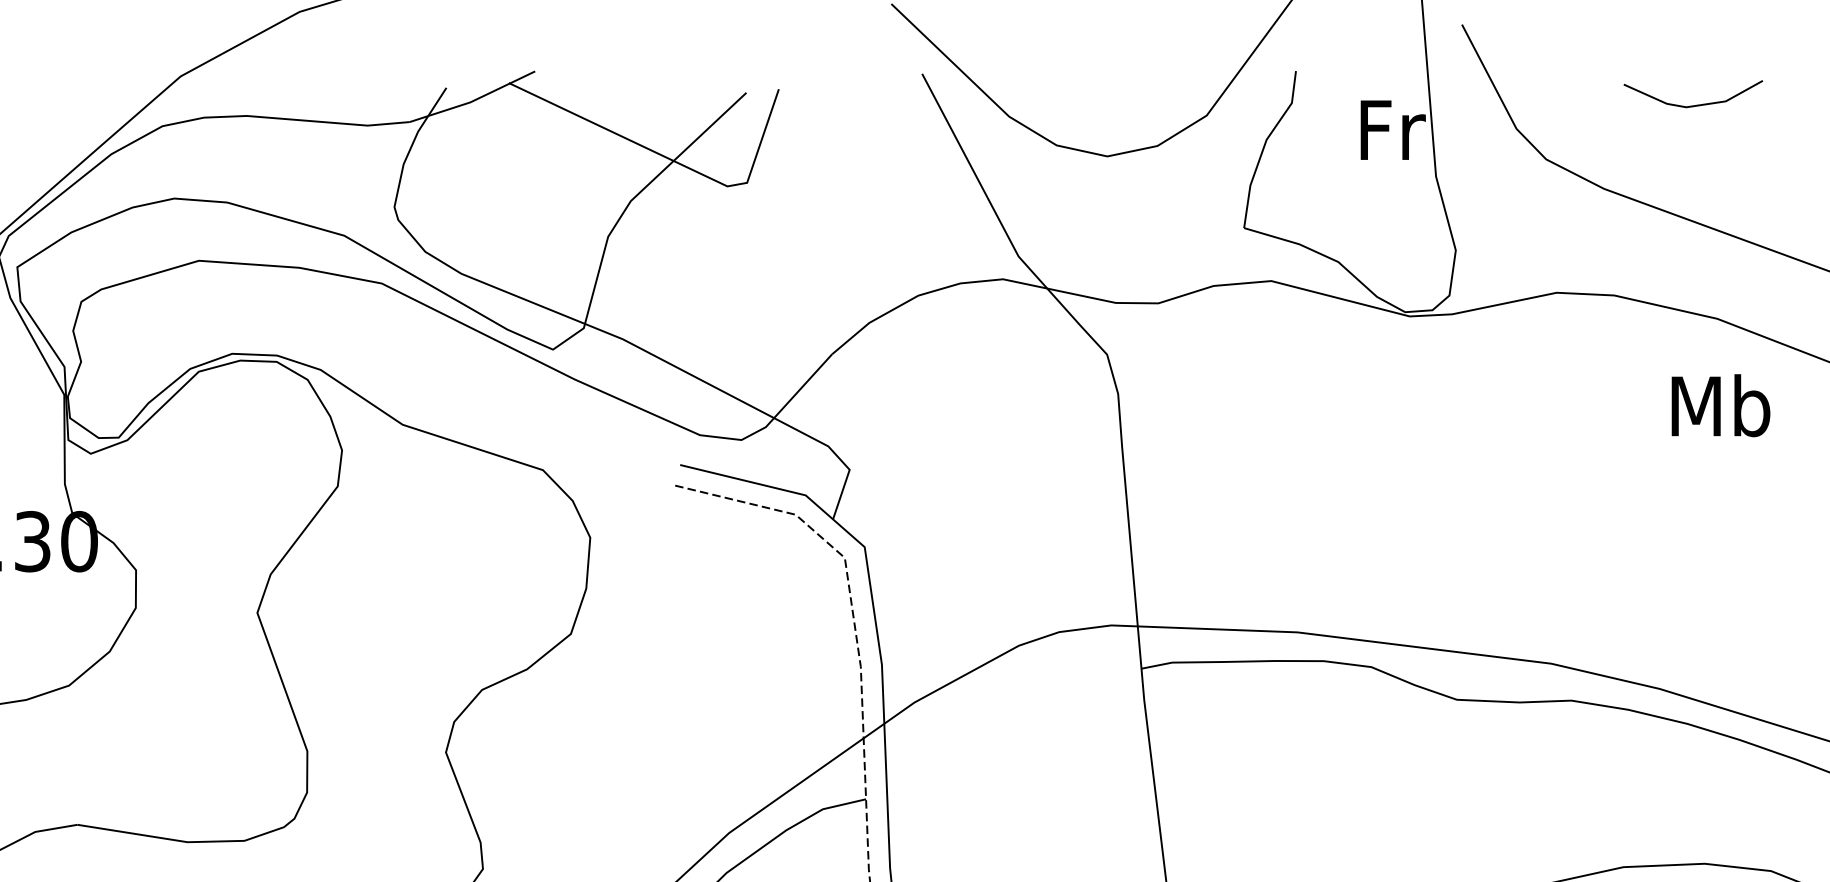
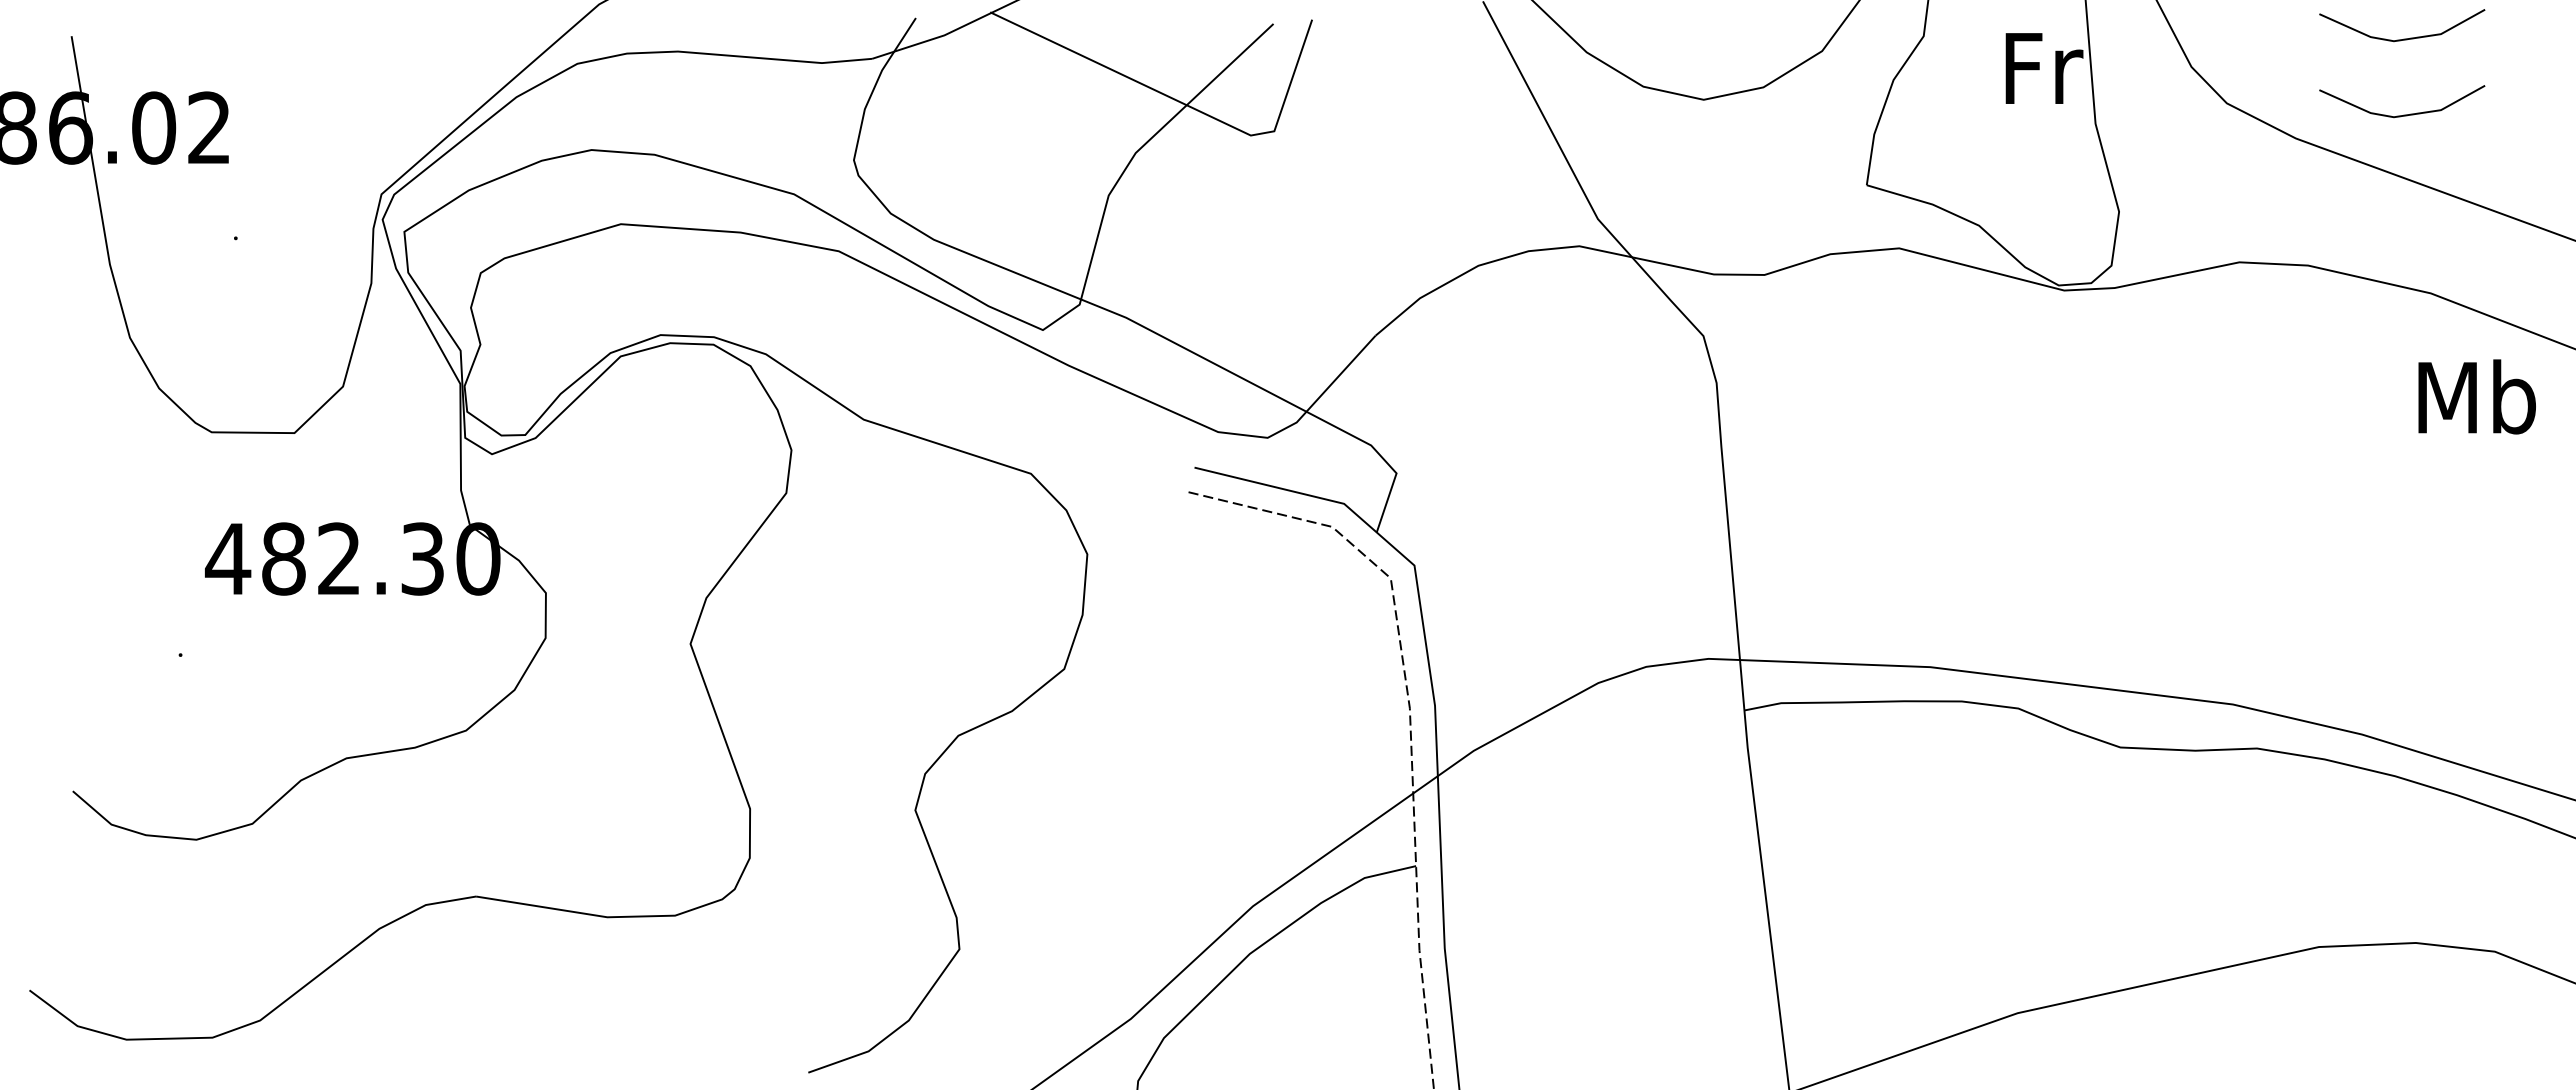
line: (1694, 168) -> (2403, 114), added
text: (1720, 405) -> (2476, 396), moved

